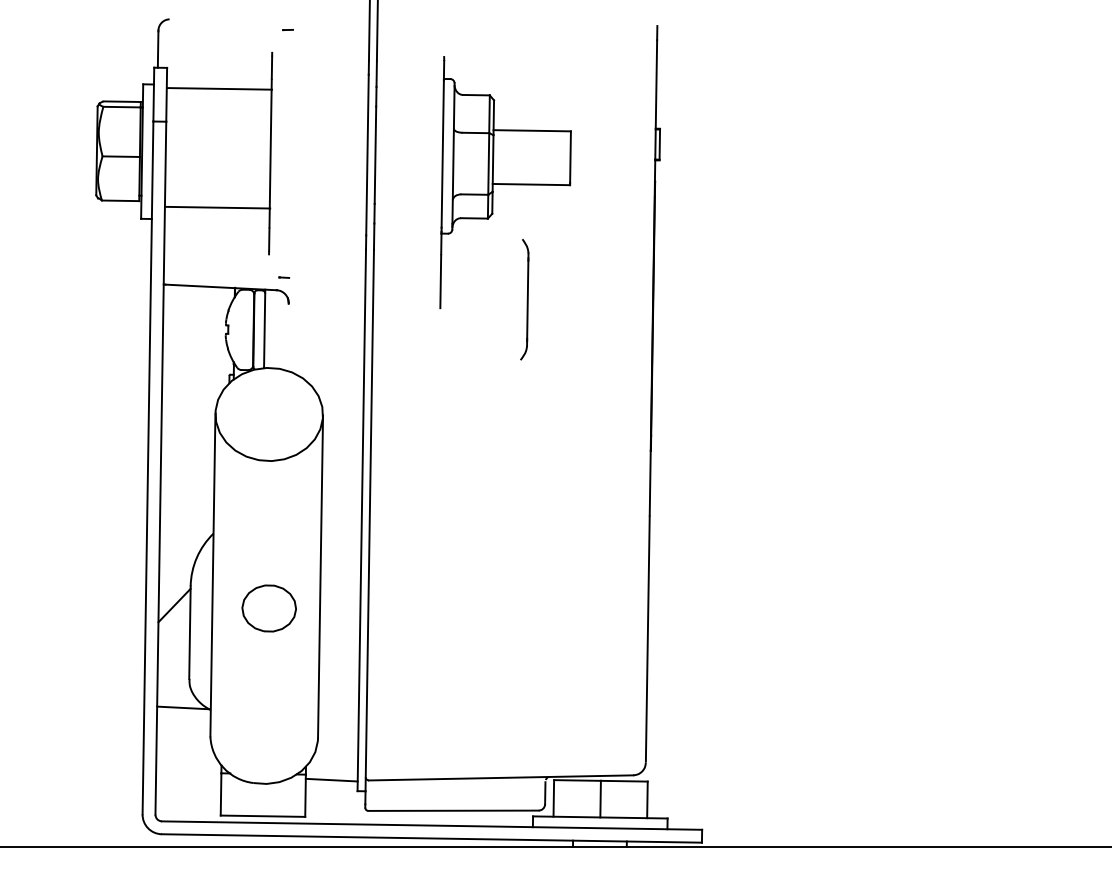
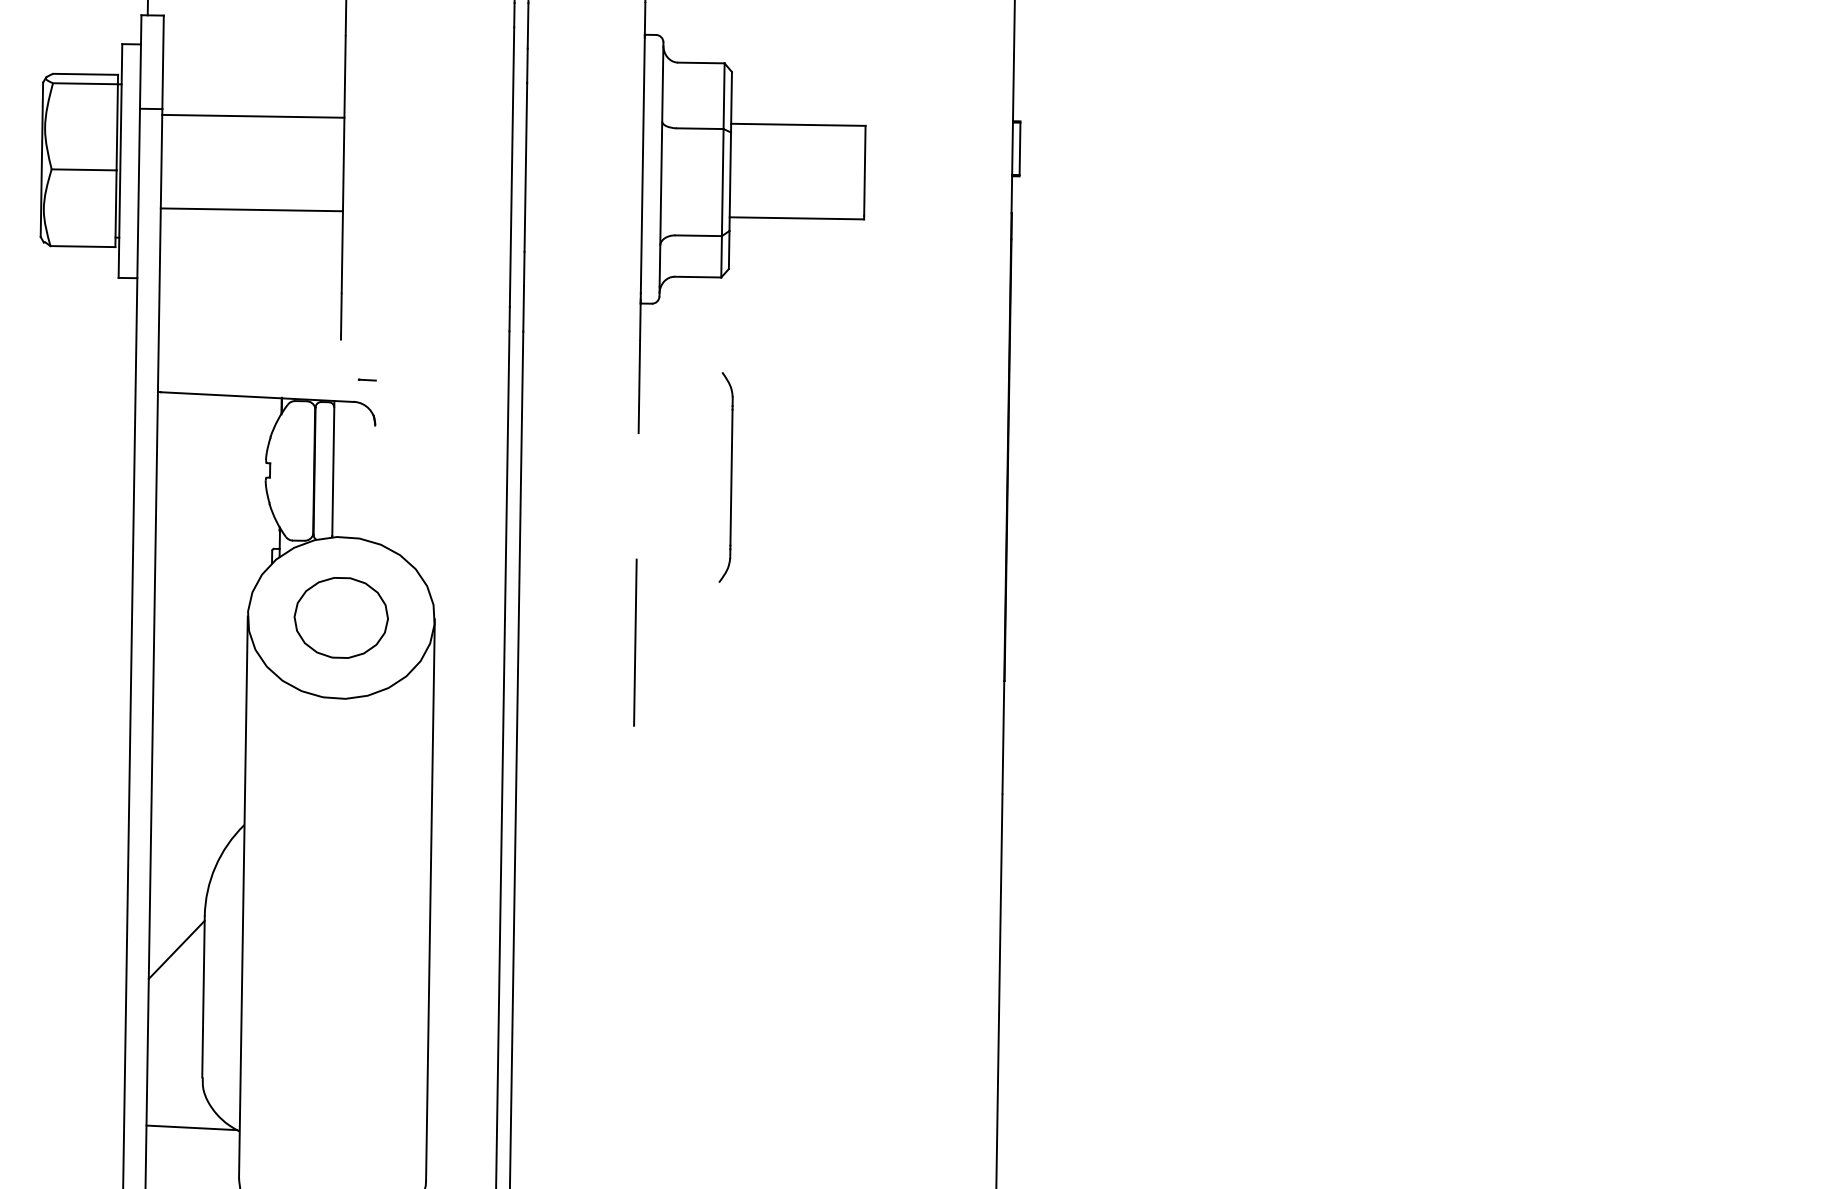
line: (219, 88) -> (253, 115), moved
line: (217, 207) -> (251, 209), moved
part: (524, 299) -> (725, 477), moved
line: (438, 428) -> (635, 642), added
part: (268, 608) -> (340, 617), moved

